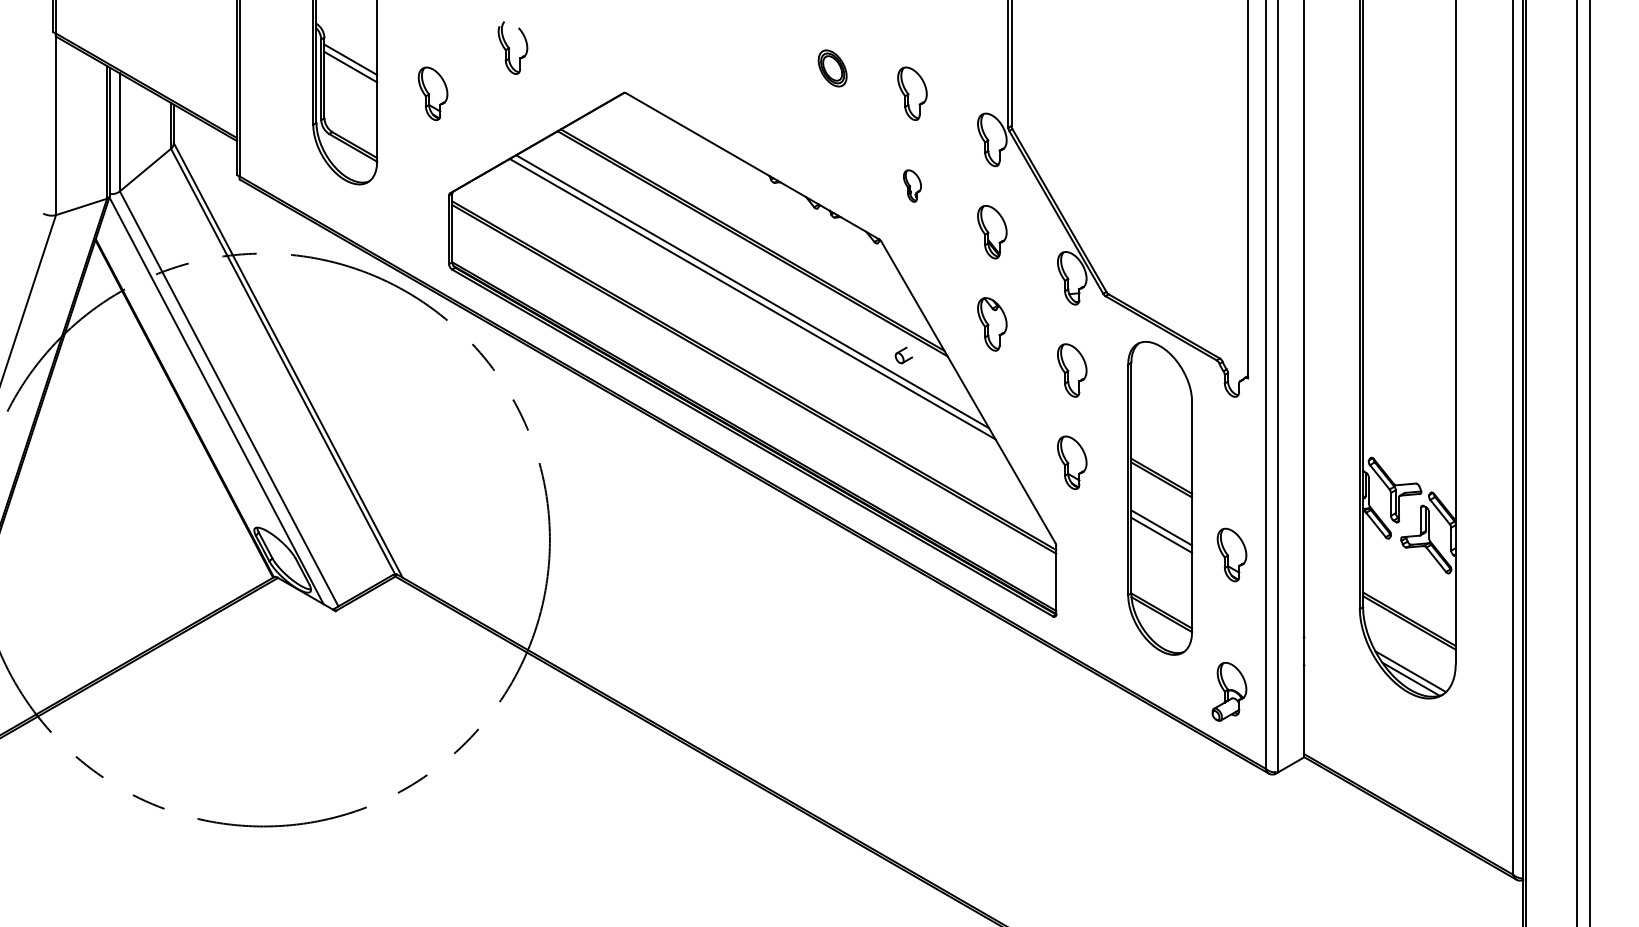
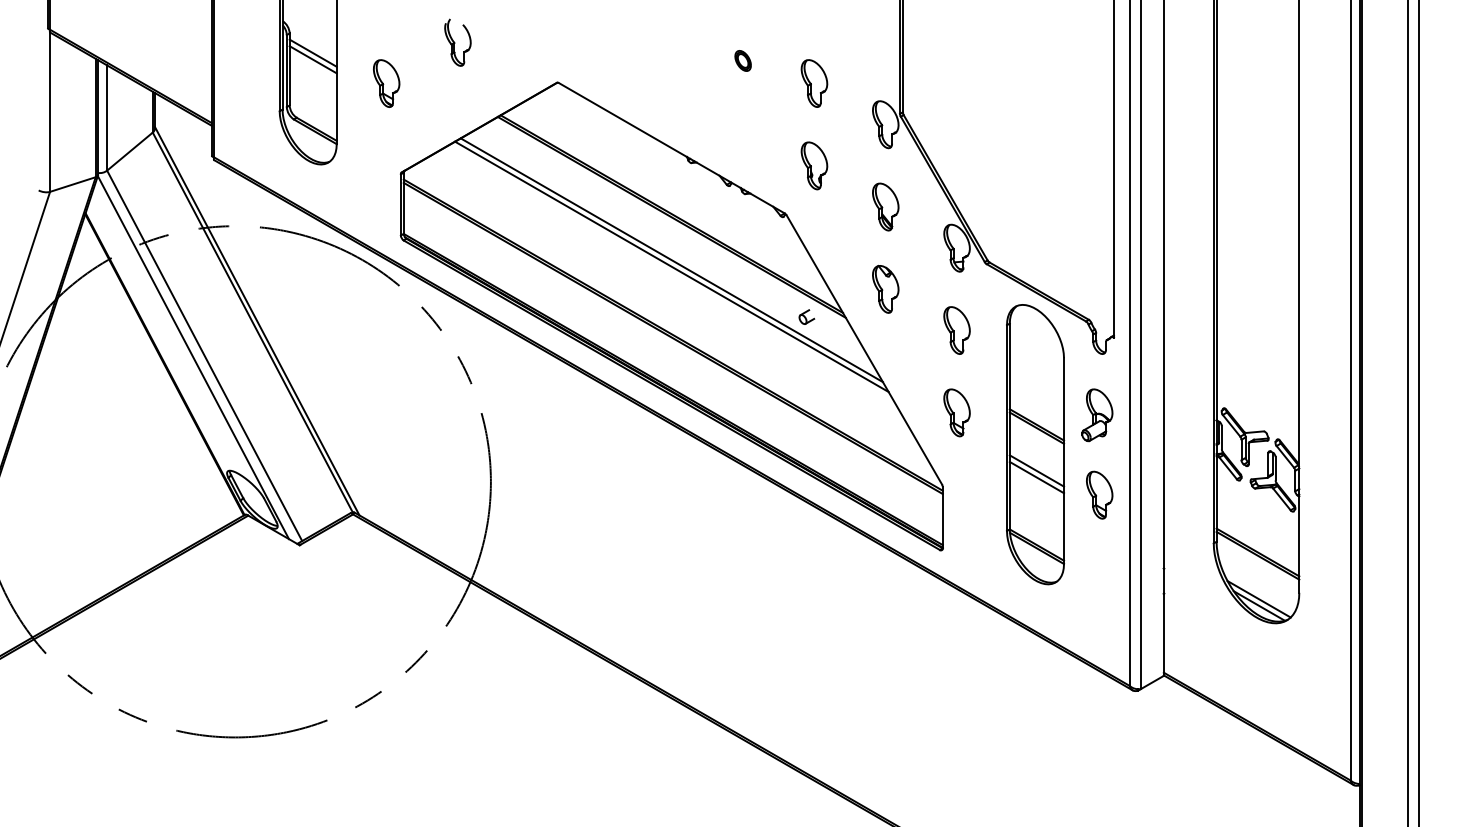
part: (831, 67) -> (742, 60), size x0.62
part: (912, 185) -> (814, 165), size x1.67
part: (1229, 692) -> (1097, 415), moved

